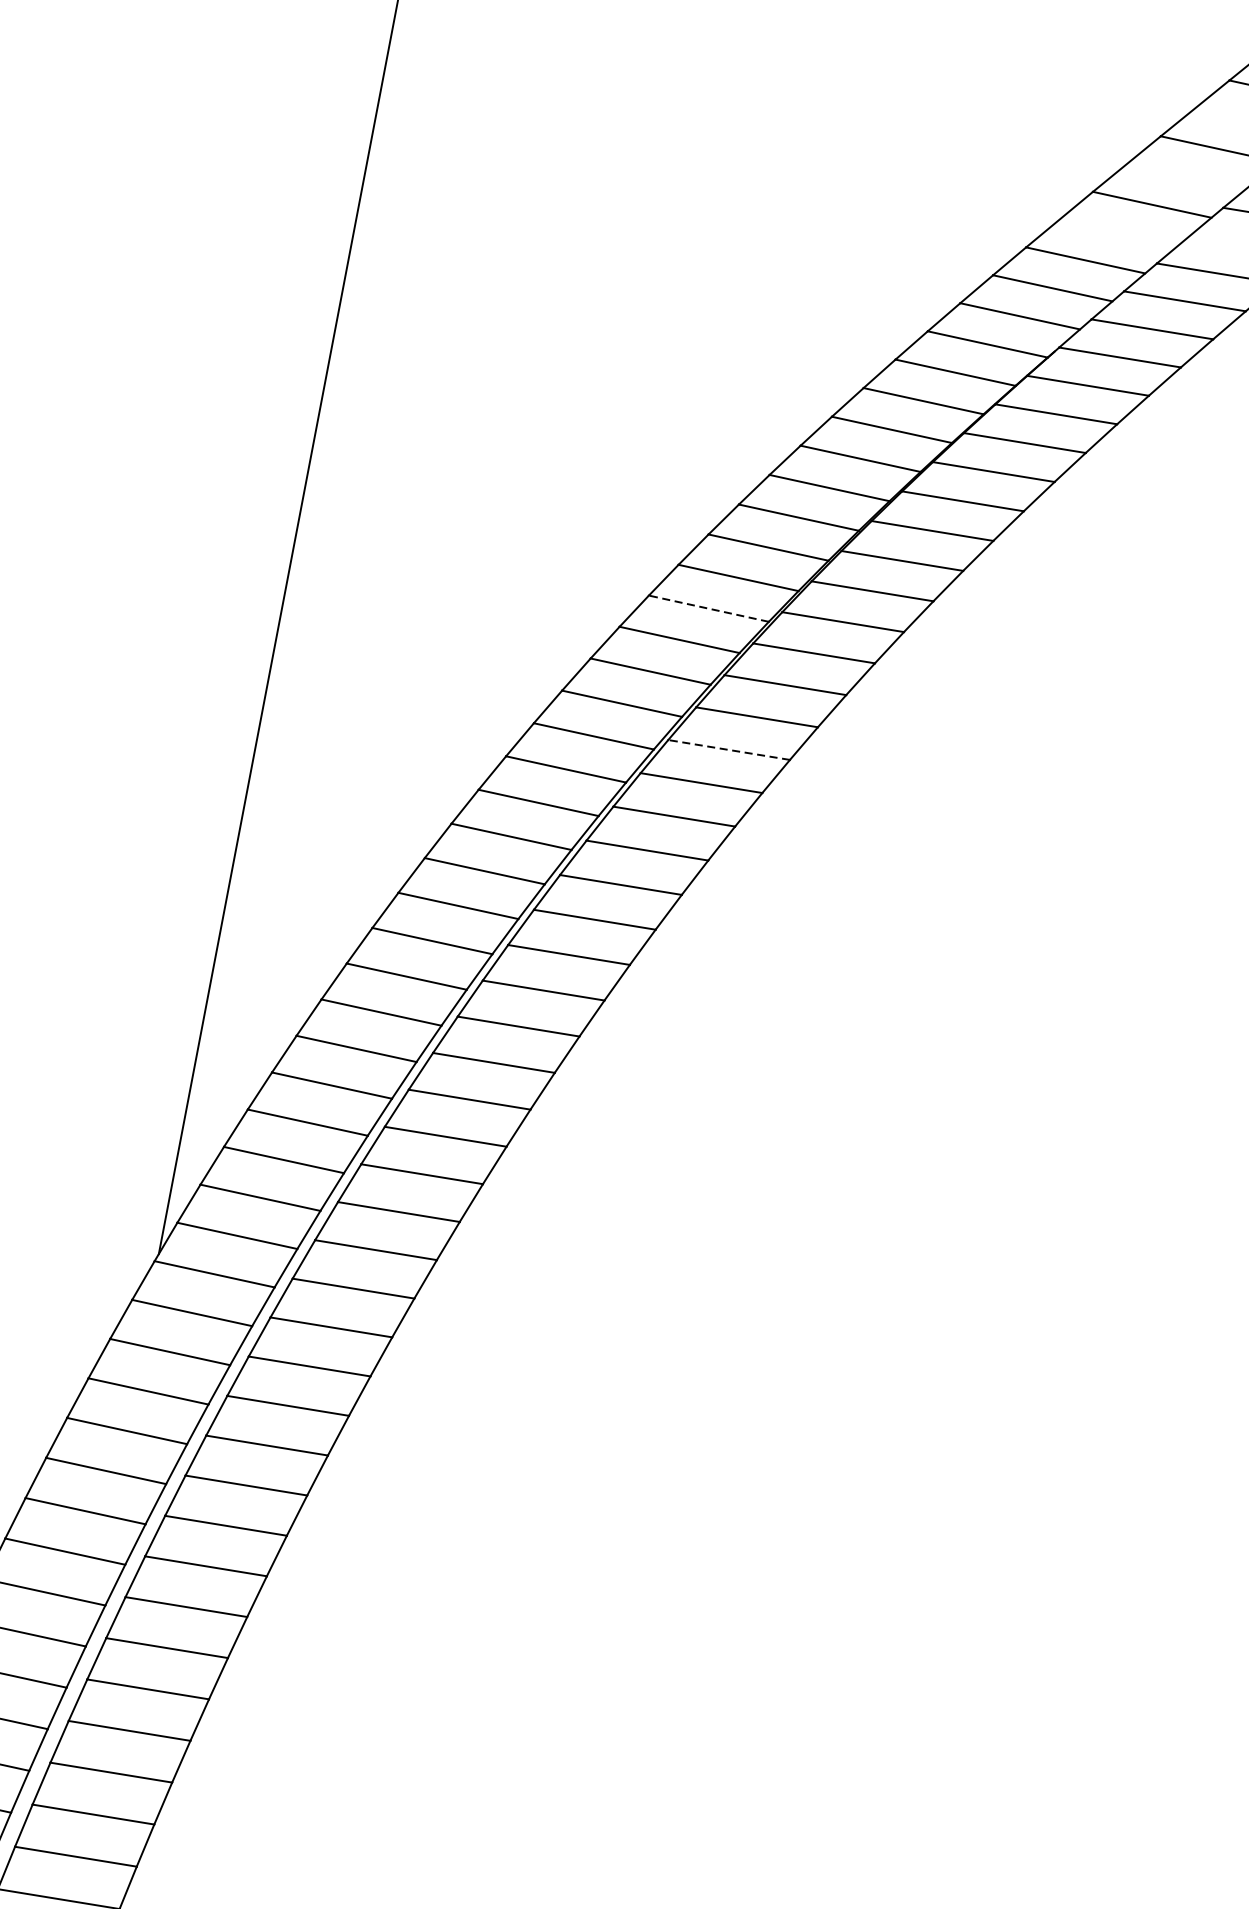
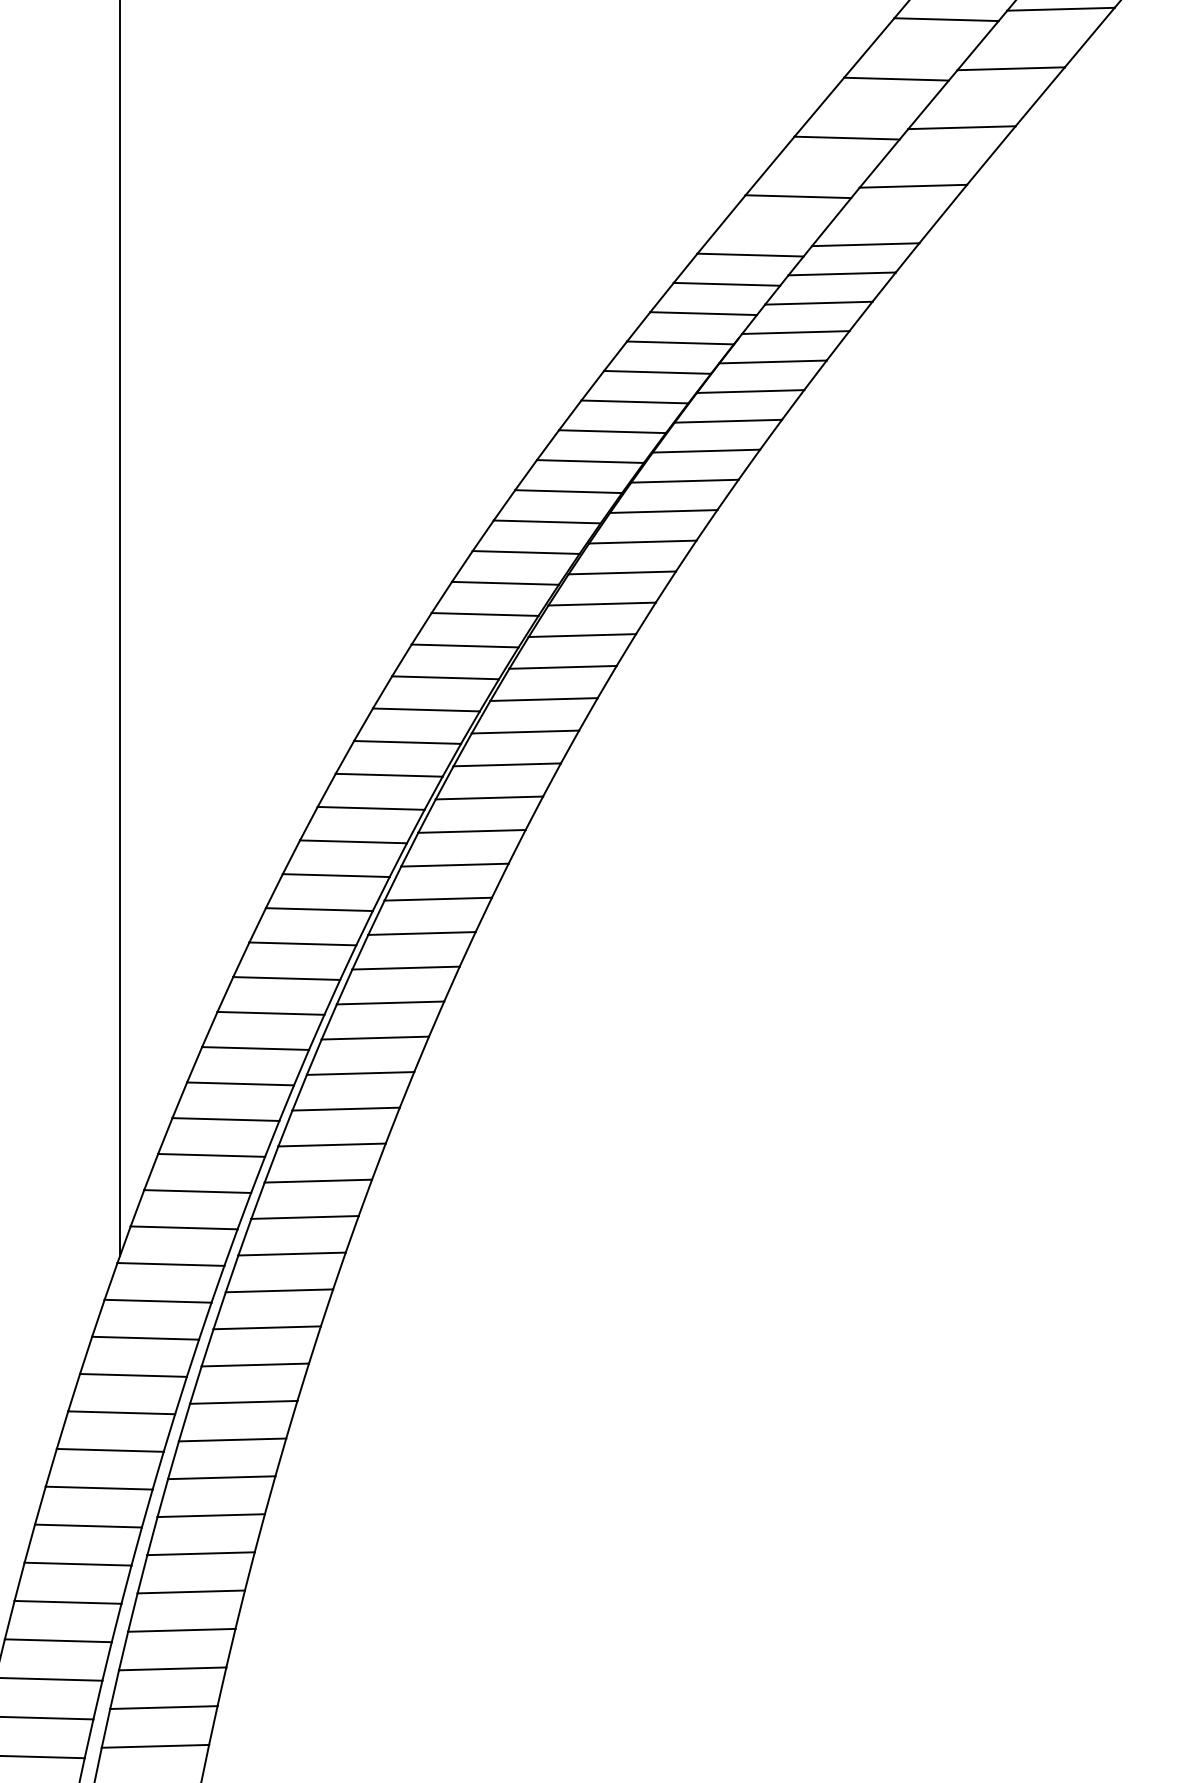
line: (708, 608) -> (484, 614), dashed -> solid
line: (729, 750) -> (525, 732), dashed -> solid

